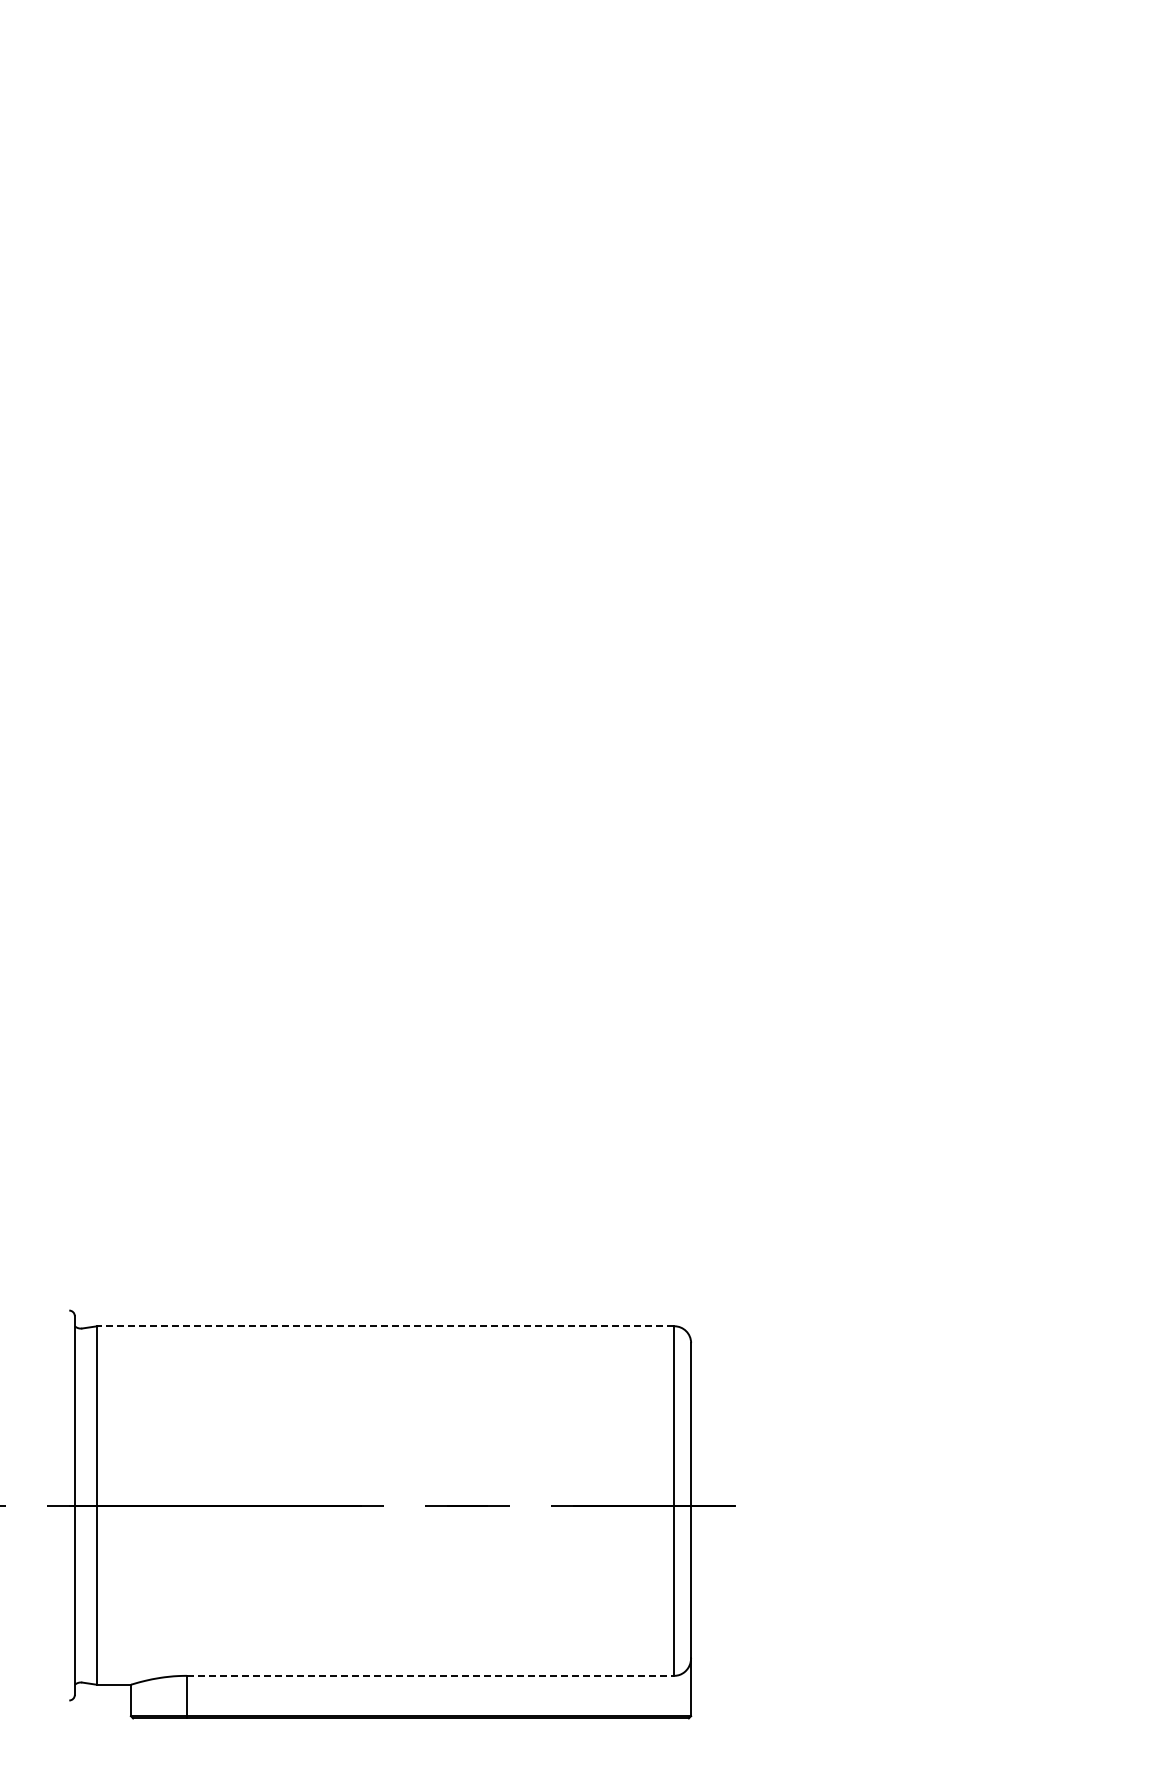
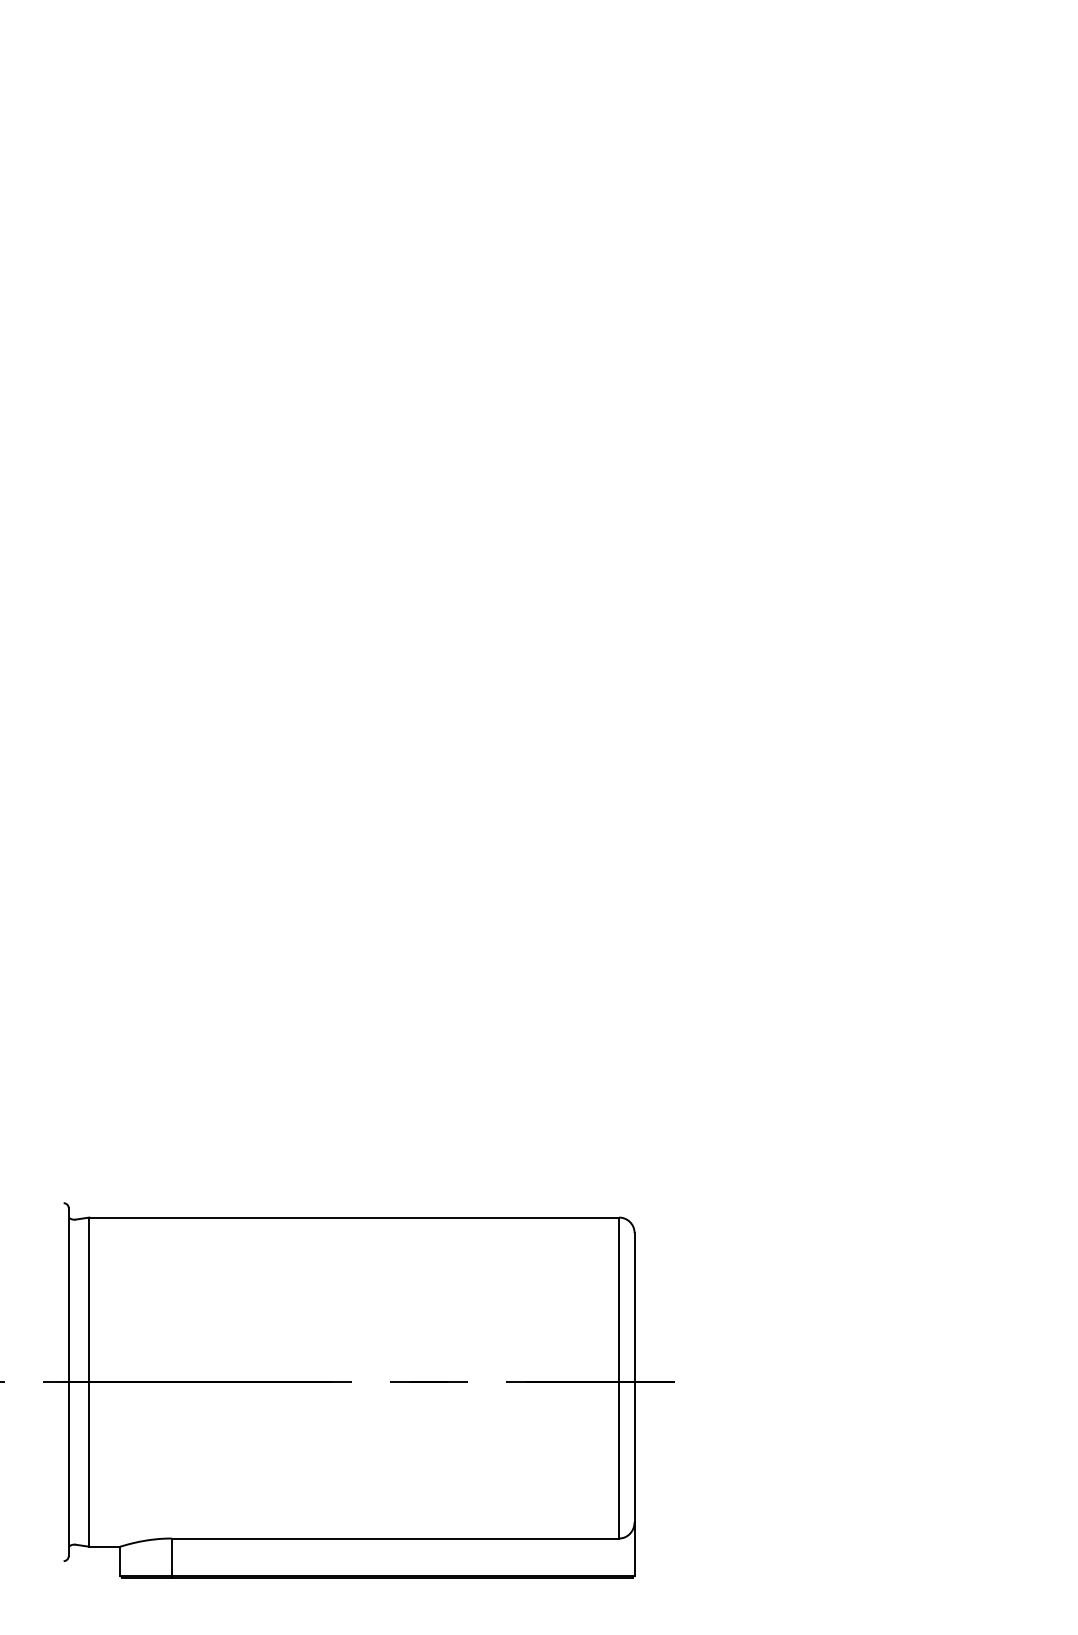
line: (385, 1326) -> (354, 1217), dashed -> solid
line: (430, 1675) -> (395, 1538), dashed -> solid

